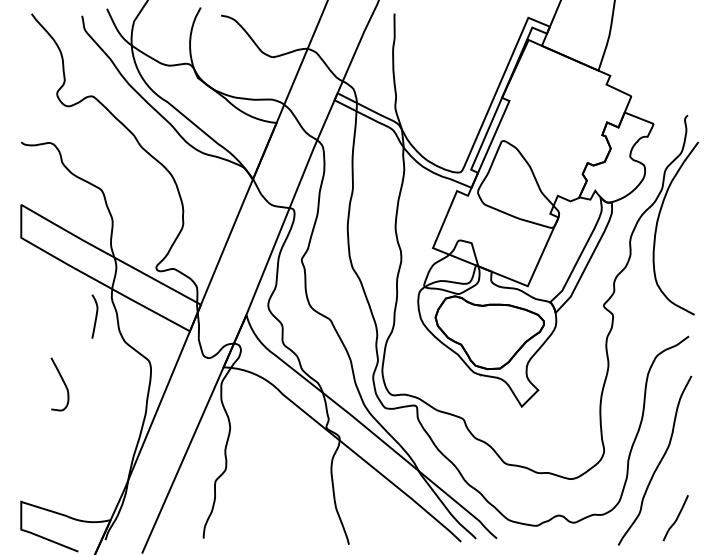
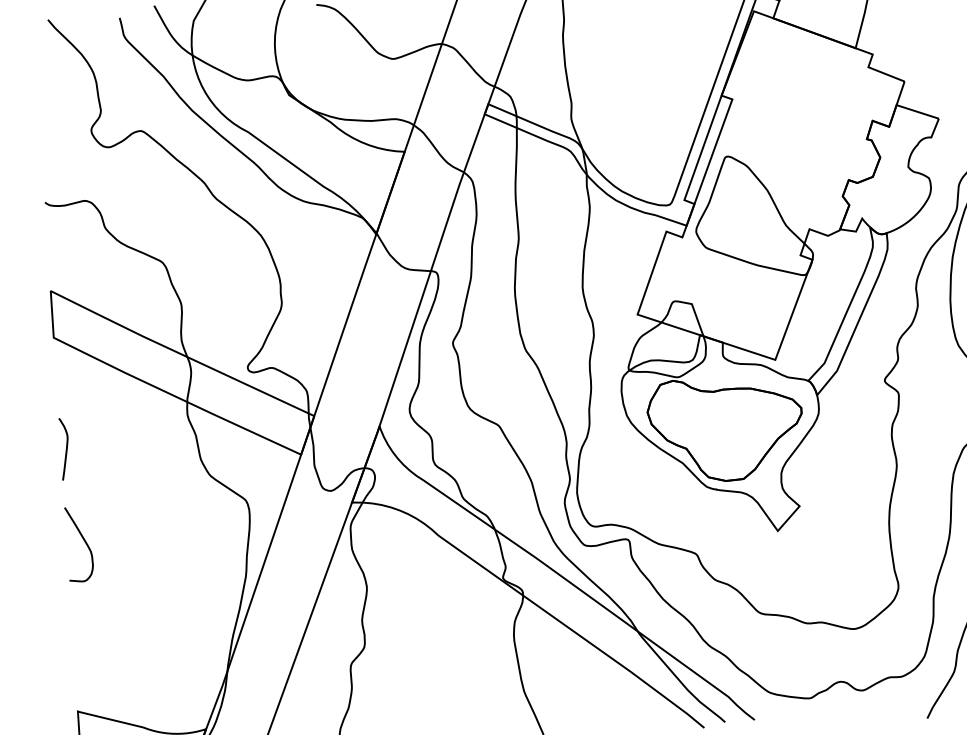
curve: (95, 316) -> (65, 448), moved
curve: (63, 383) -> (84, 542), moved

